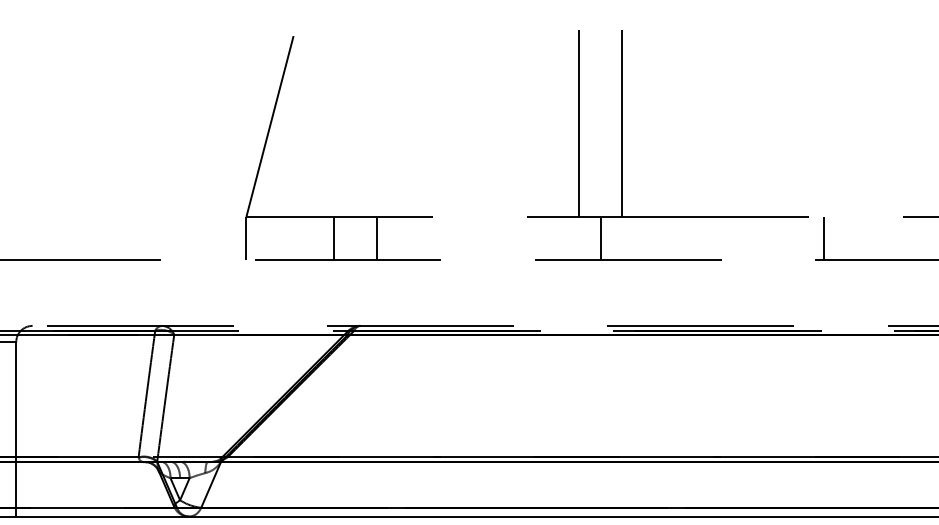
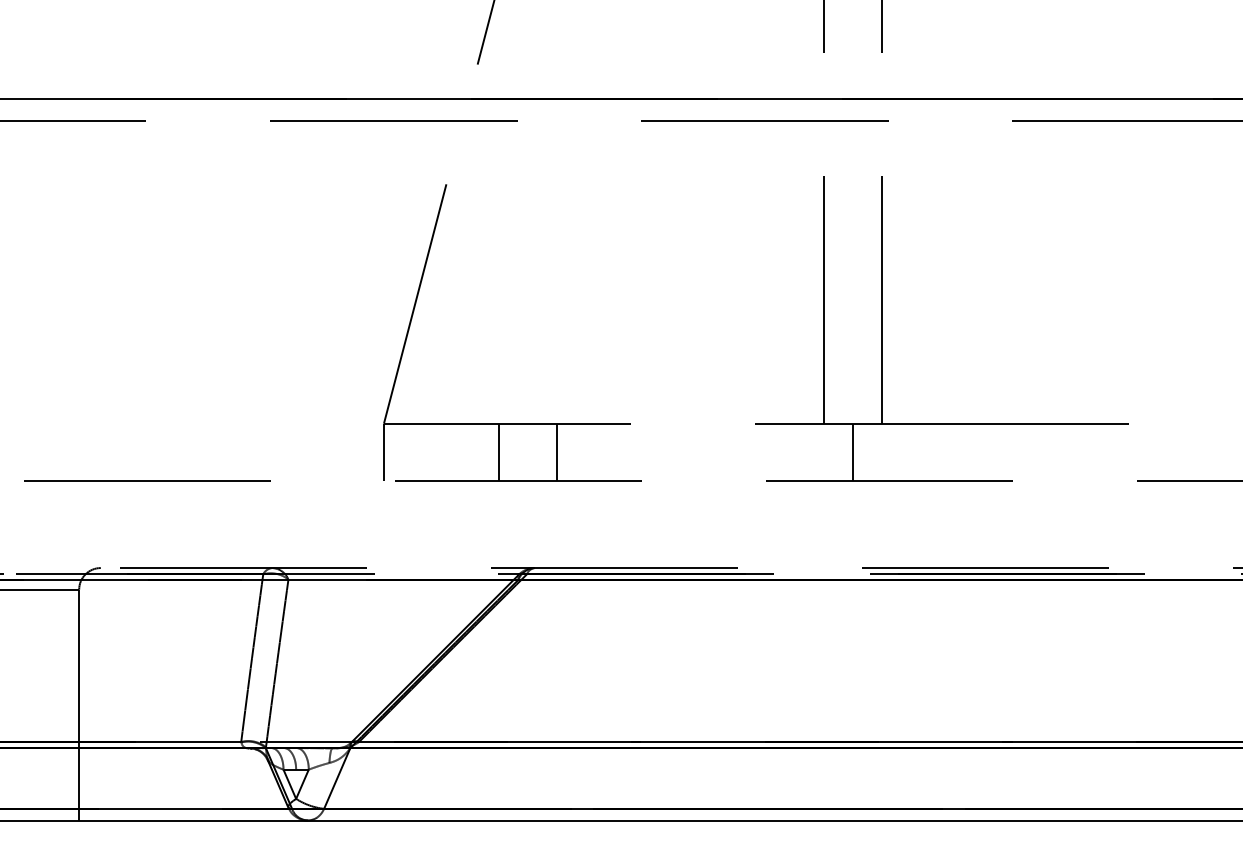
line: (823, 238) -> (1148, 452), removed

